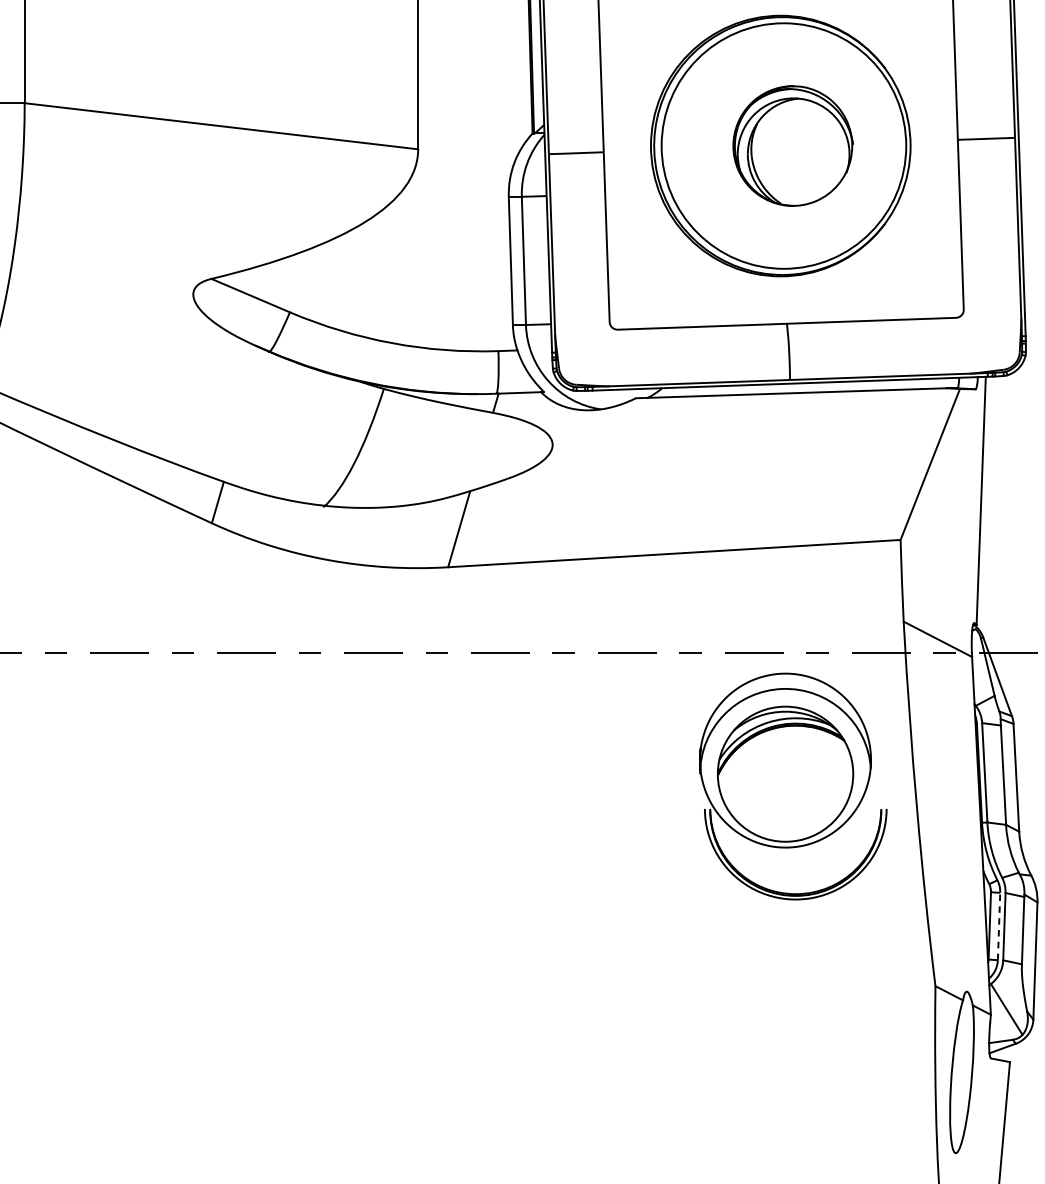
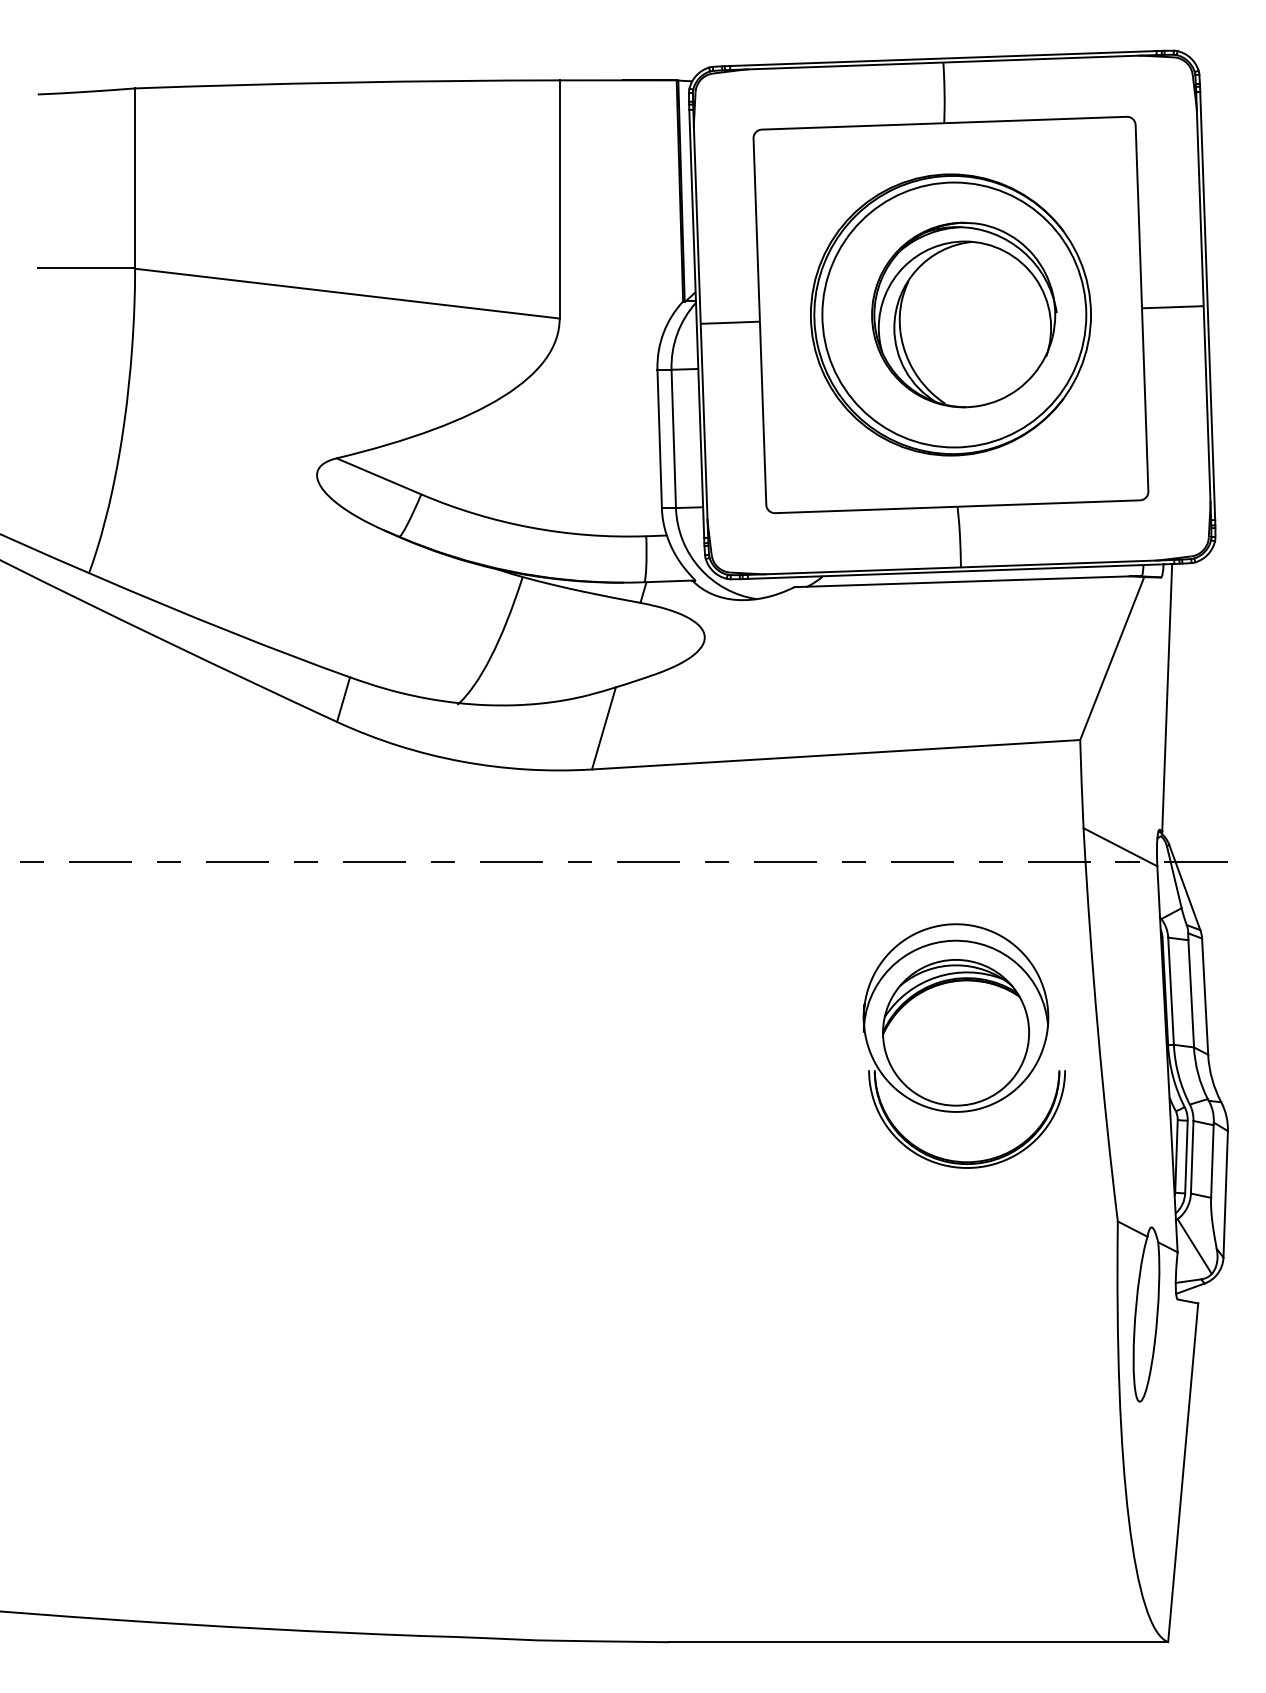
part: (793, 145) -> (964, 314), size x1.43
part: (792, 786) -> (963, 1045), moved
line: (999, 925) -> (1186, 1156), dashed -> solid

